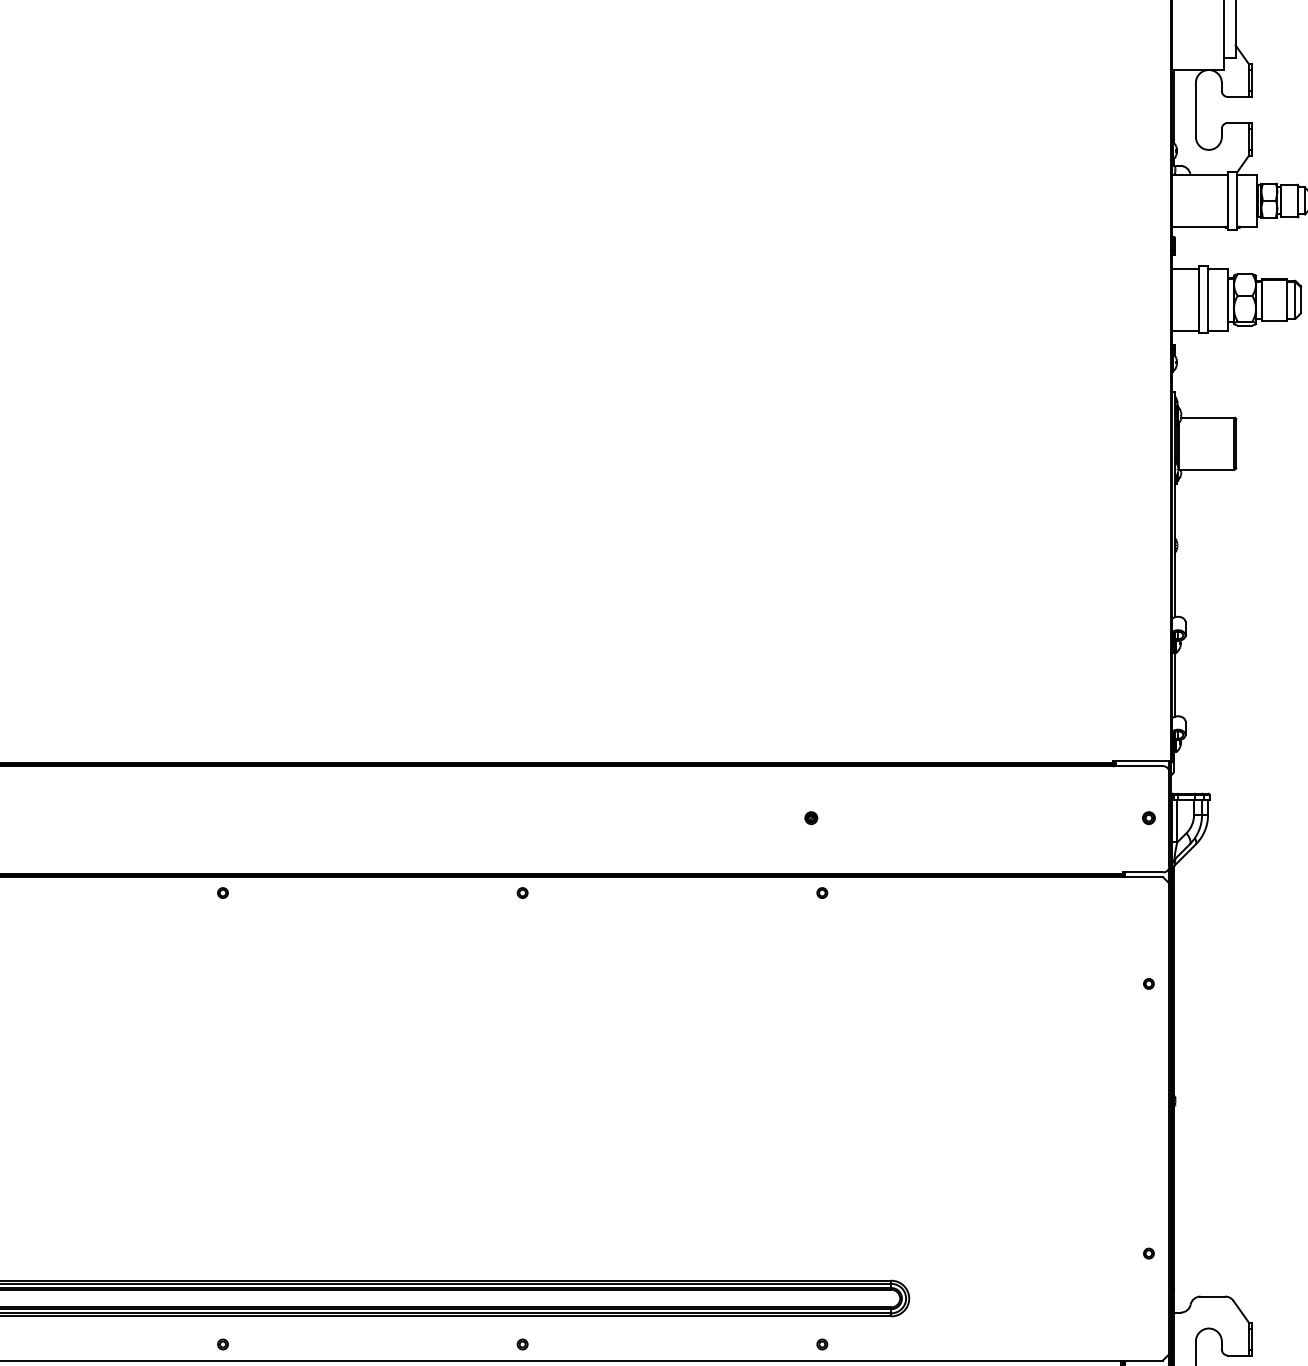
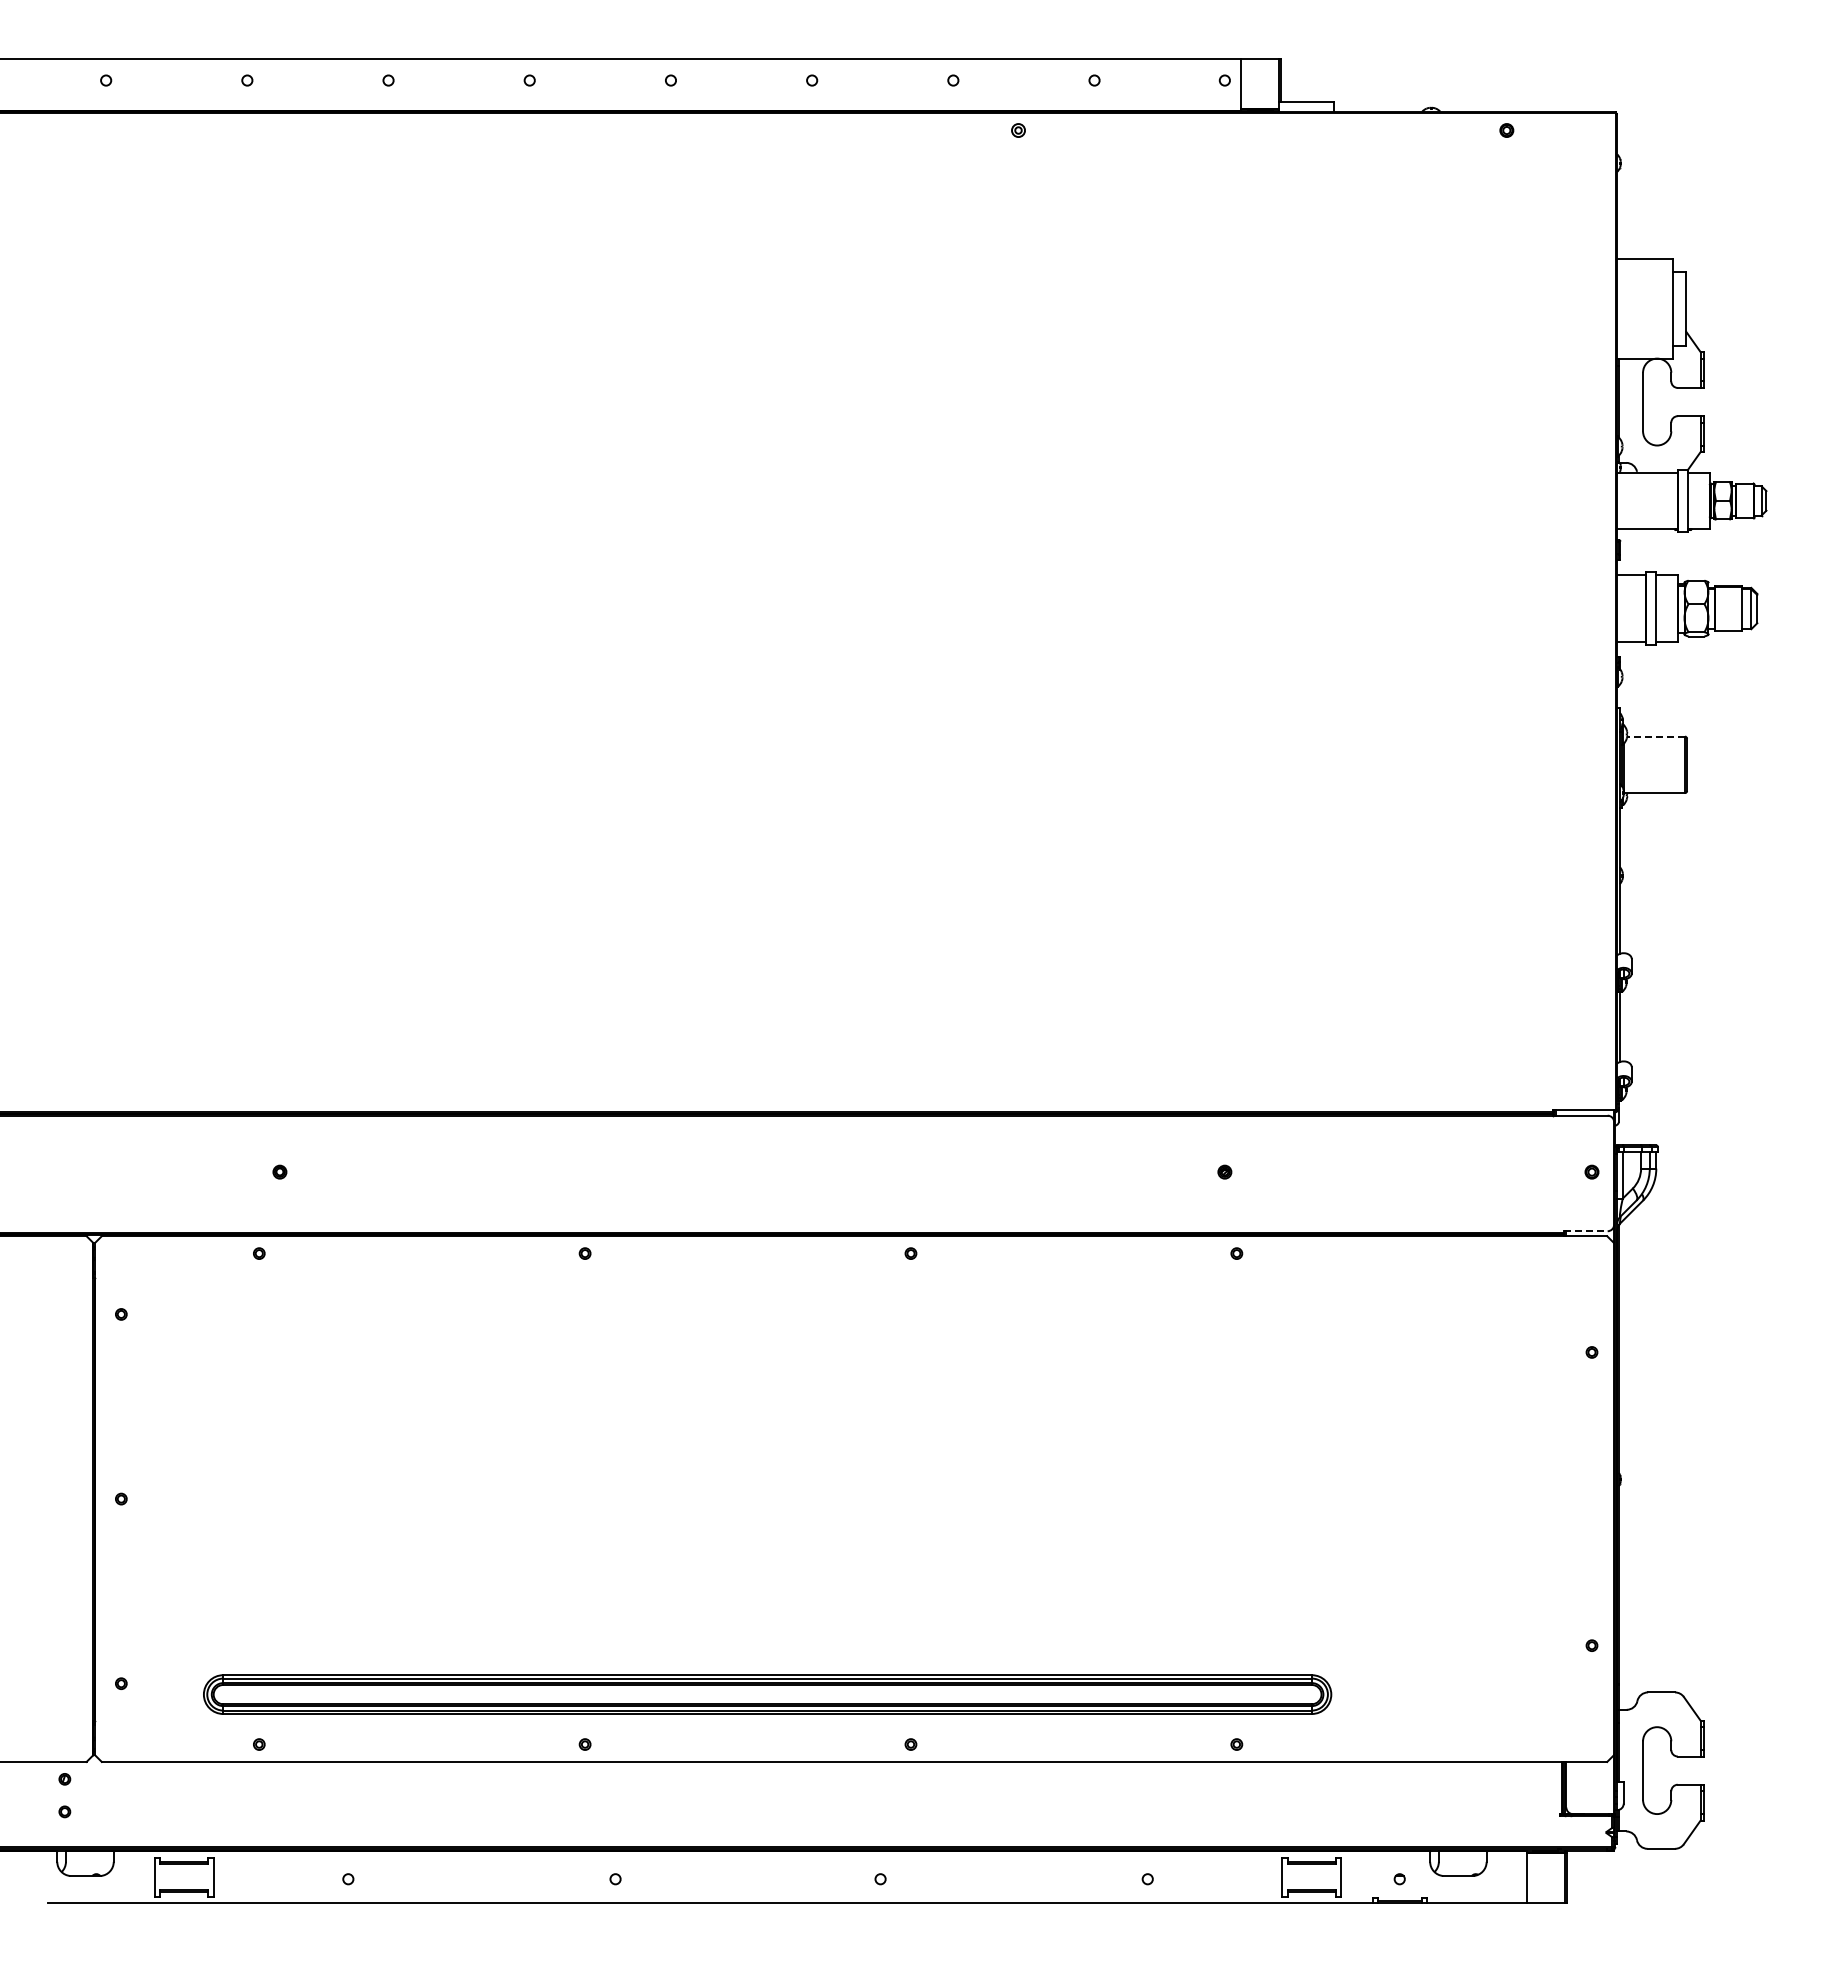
line: (1208, 417) -> (1656, 736), solid -> dashed
line: (1142, 872) -> (1585, 1231), solid -> dashed

